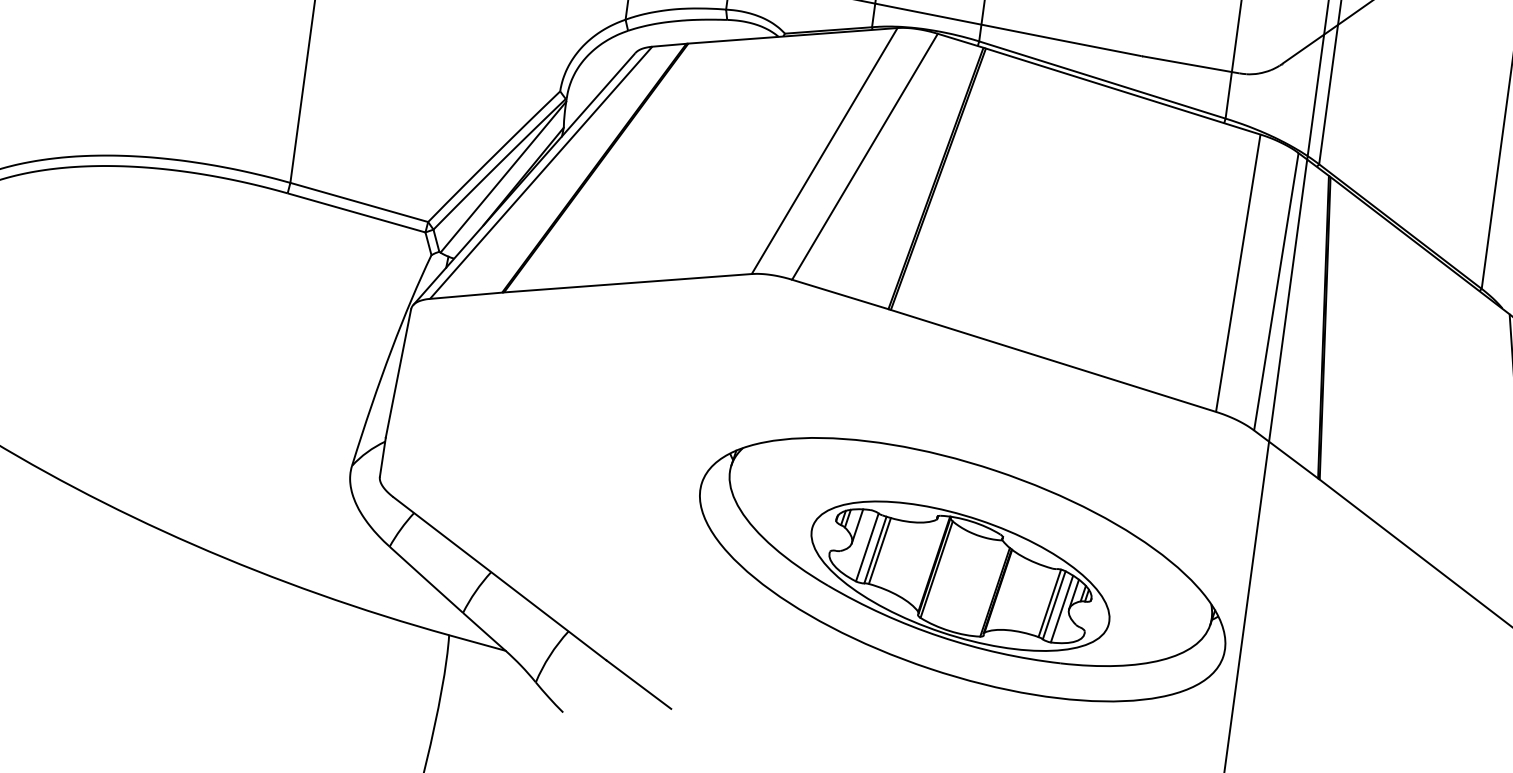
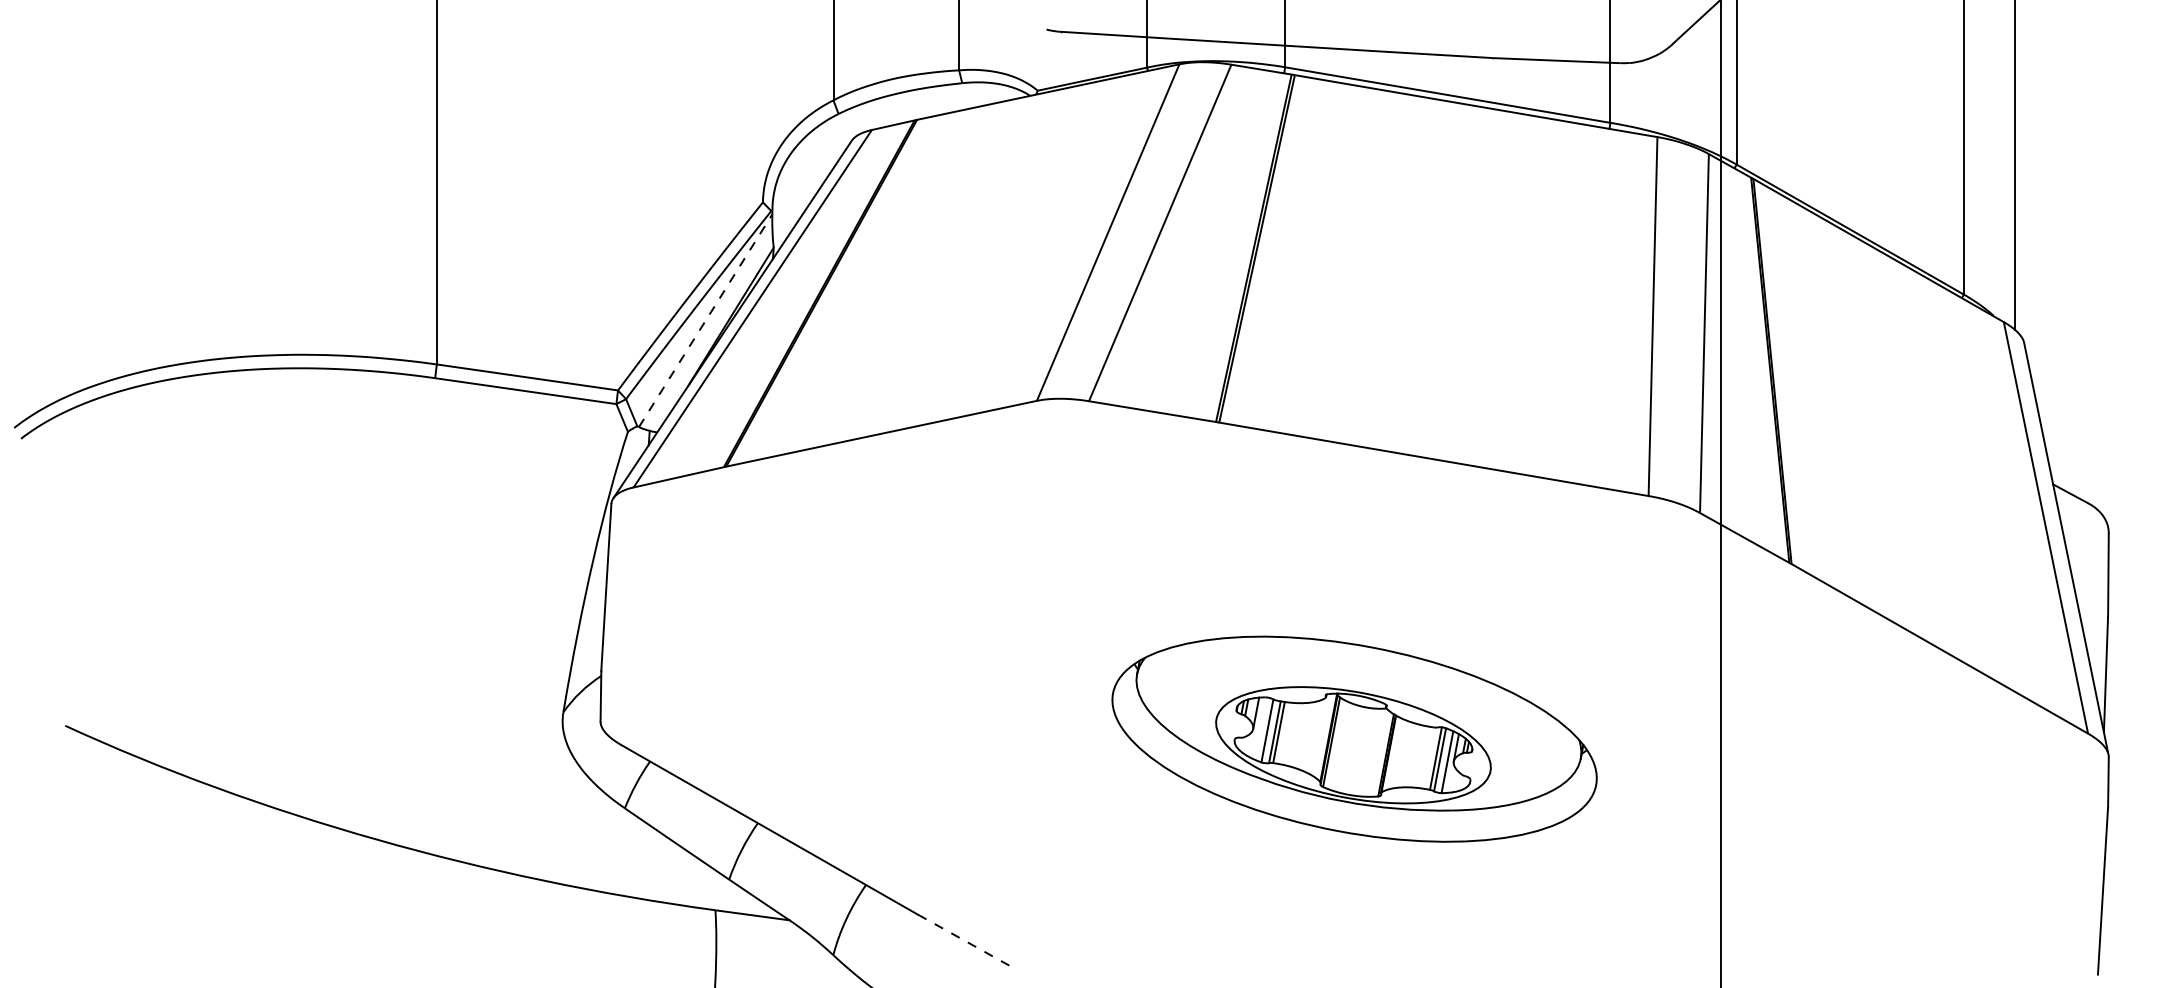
line: (503, 176) -> (705, 320), solid -> dashed
part: (962, 569) -> (1354, 738), size x0.7
line: (639, 684) -> (964, 940), solid -> dashed

